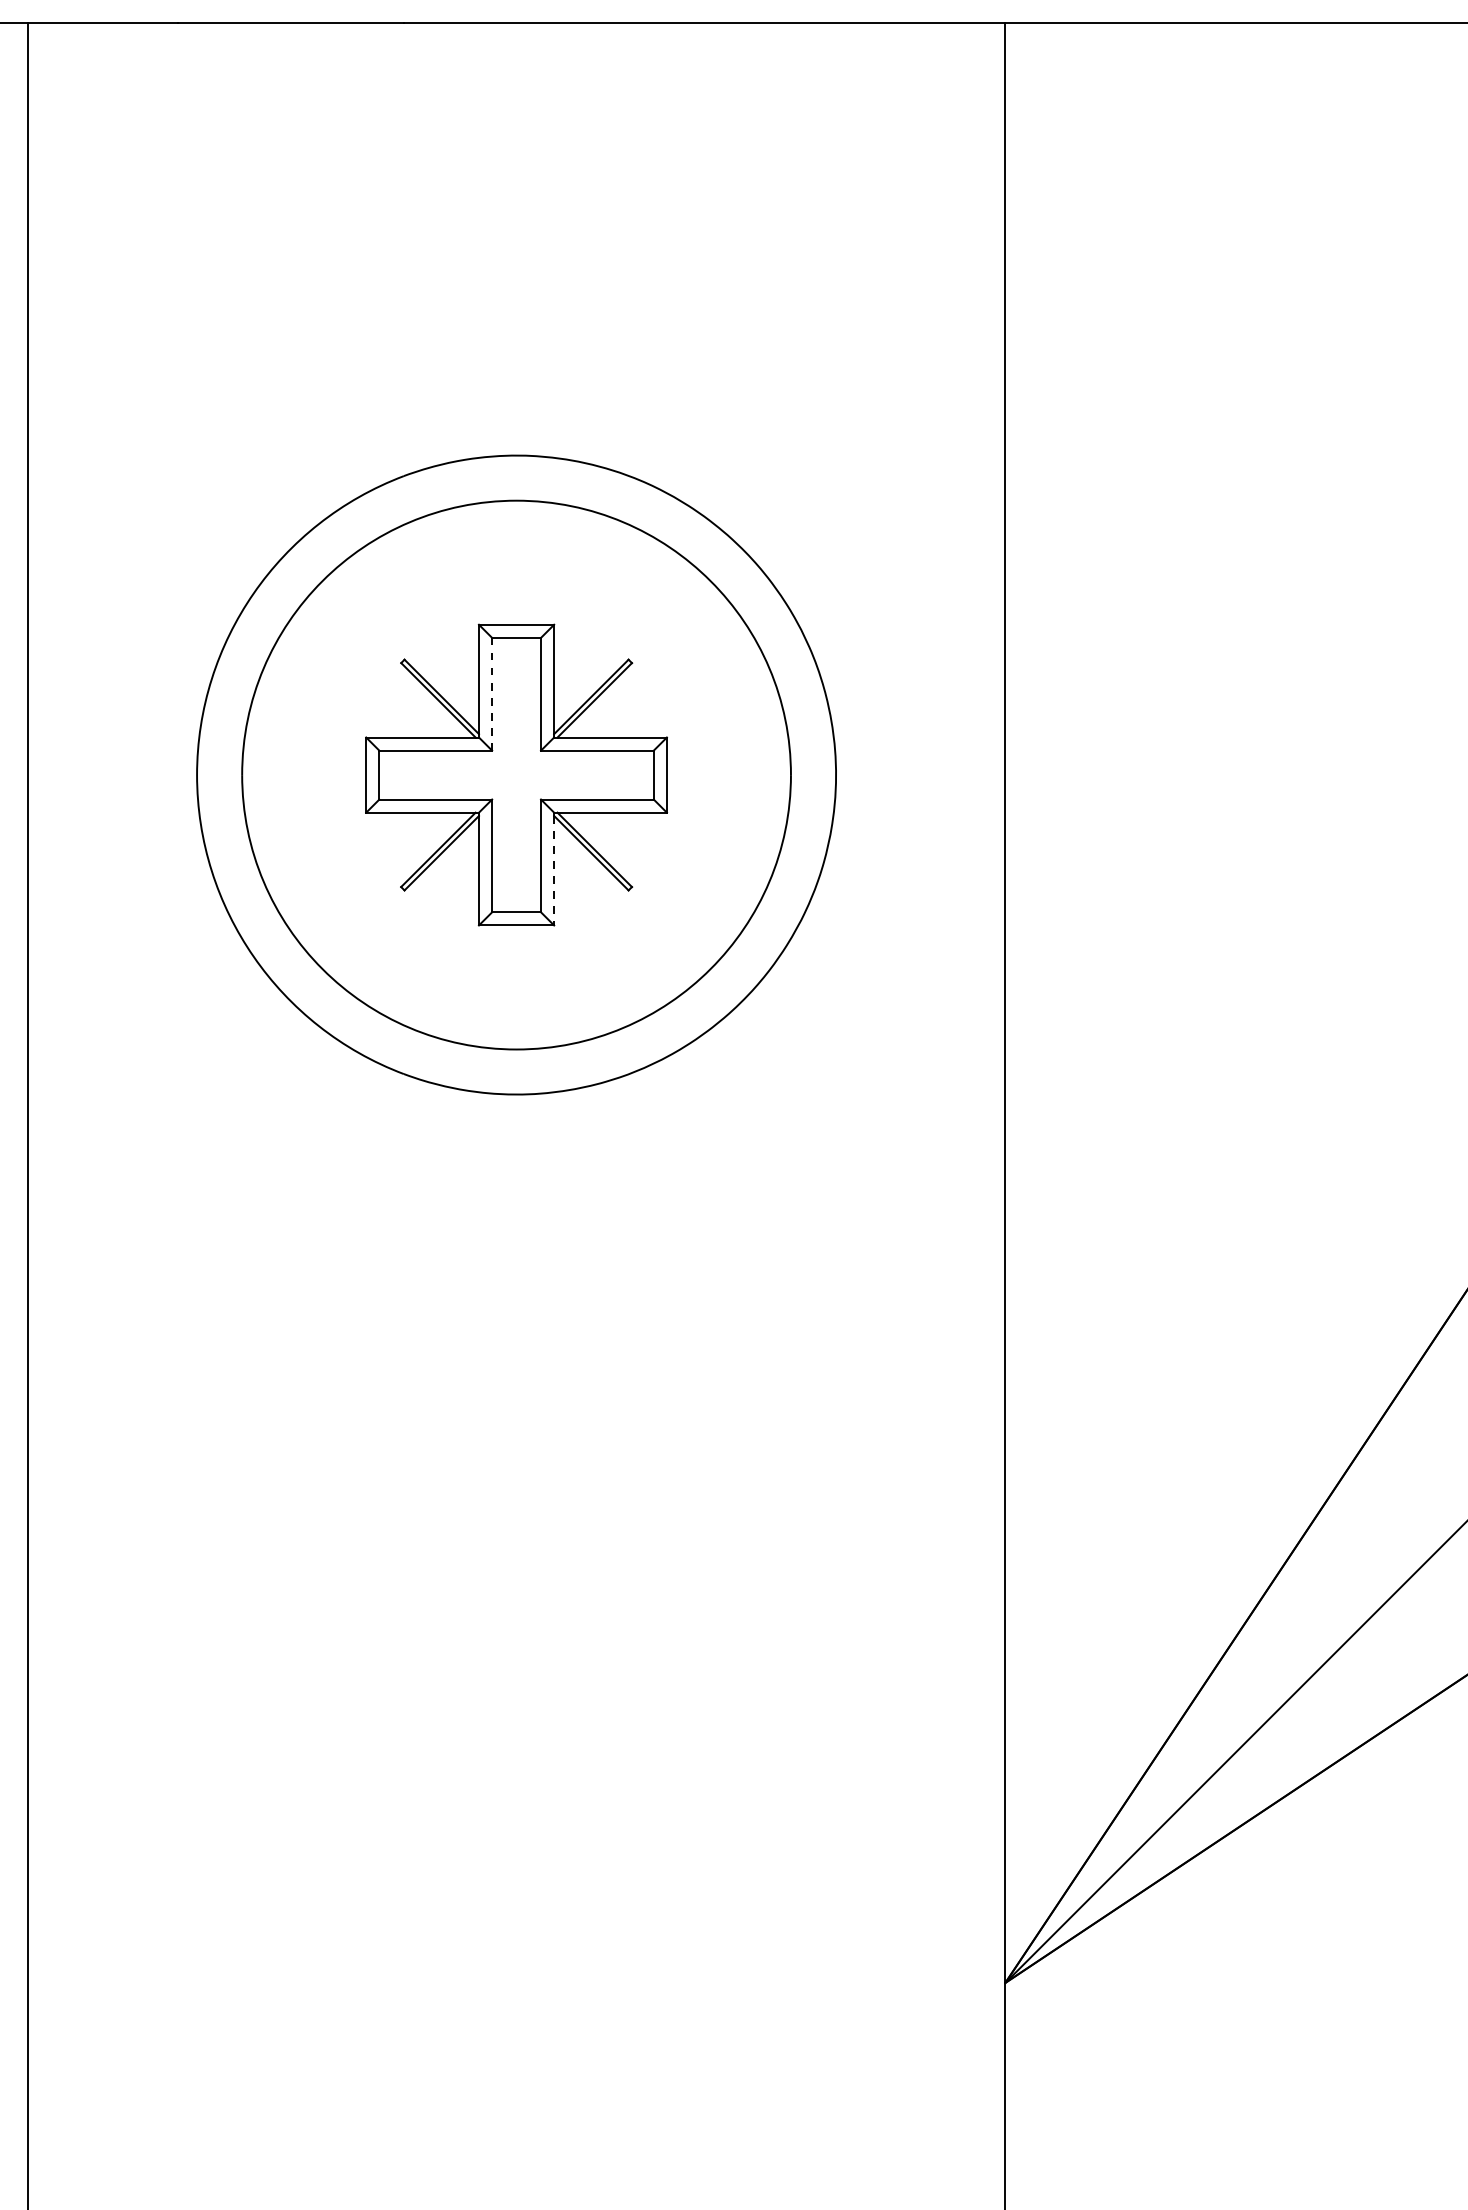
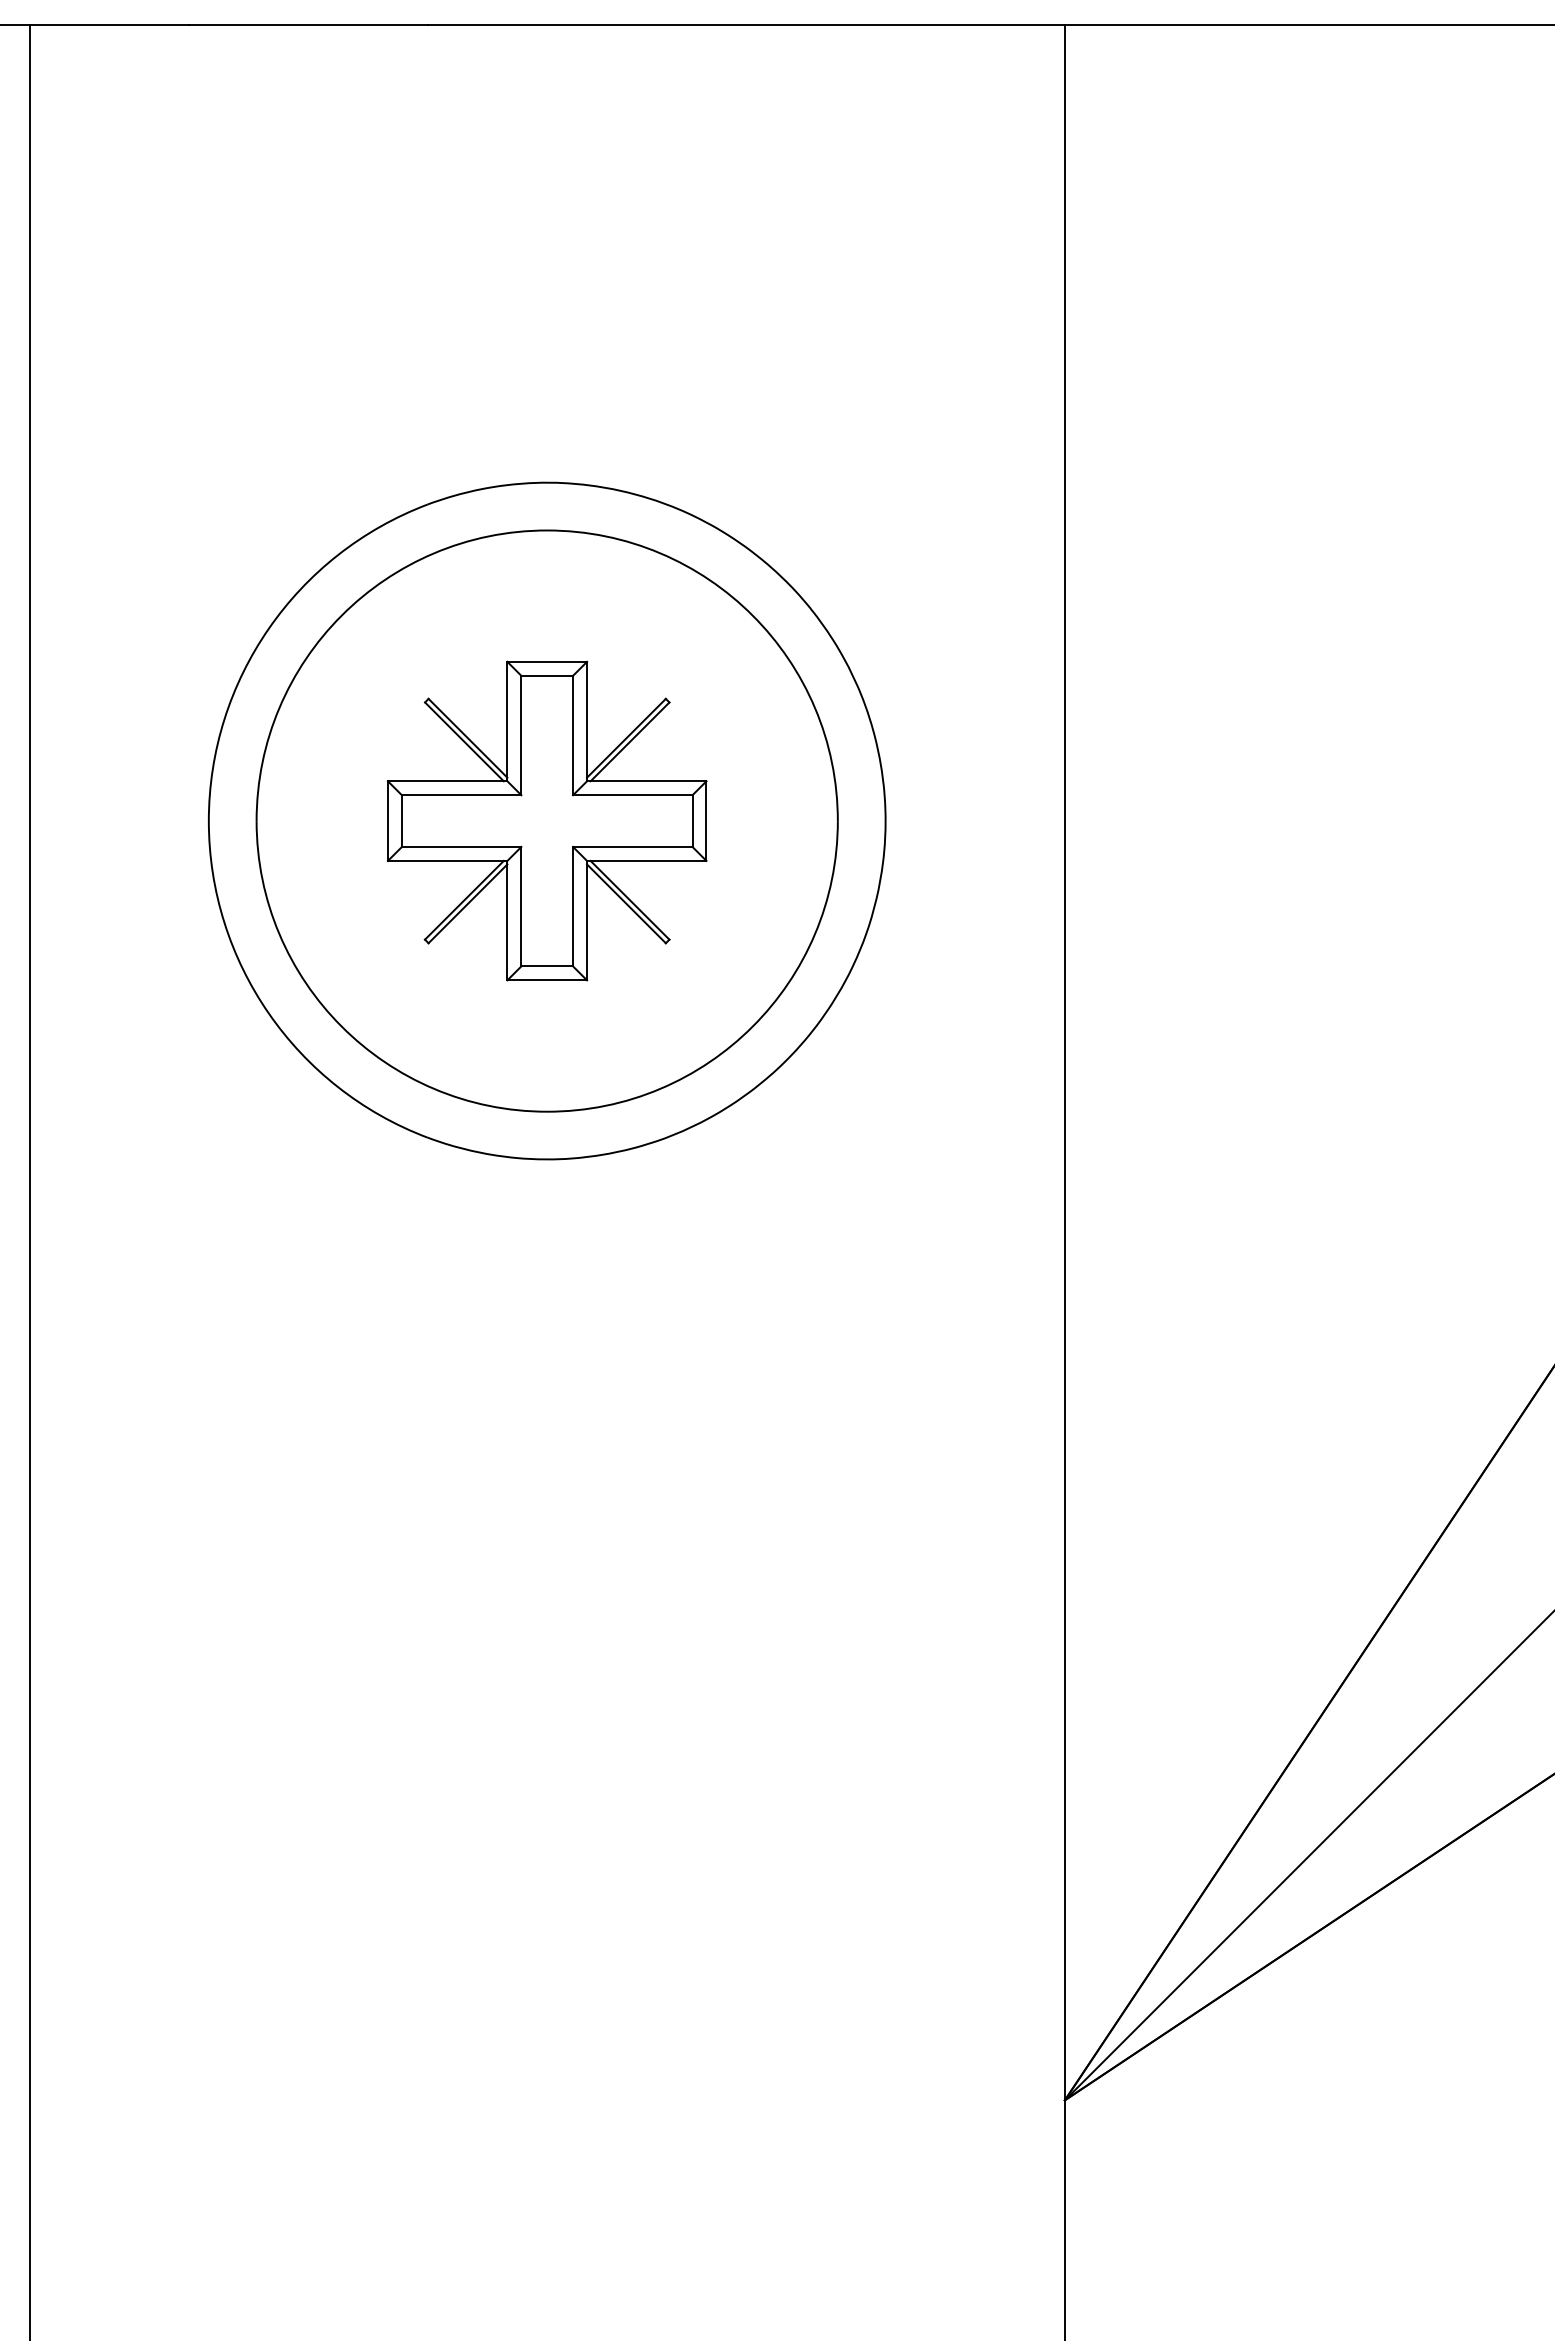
line: (492, 694) -> (521, 735), dashed -> solid
line: (554, 870) -> (587, 922), dashed -> solid

